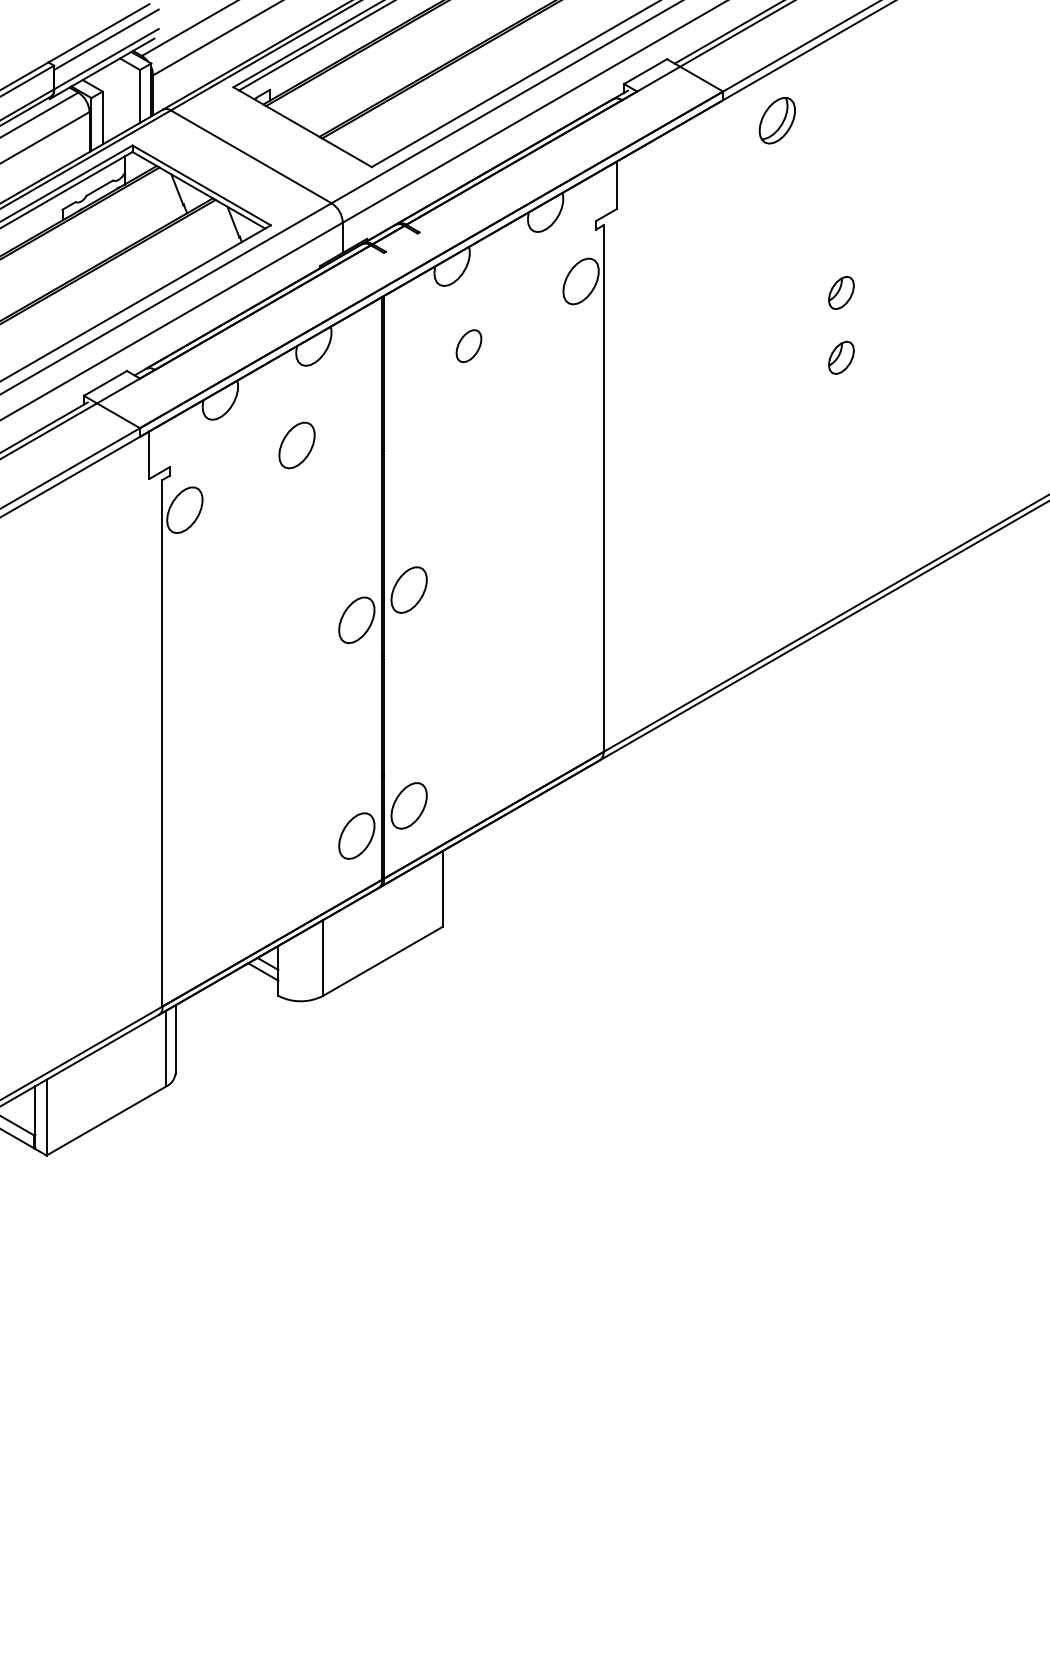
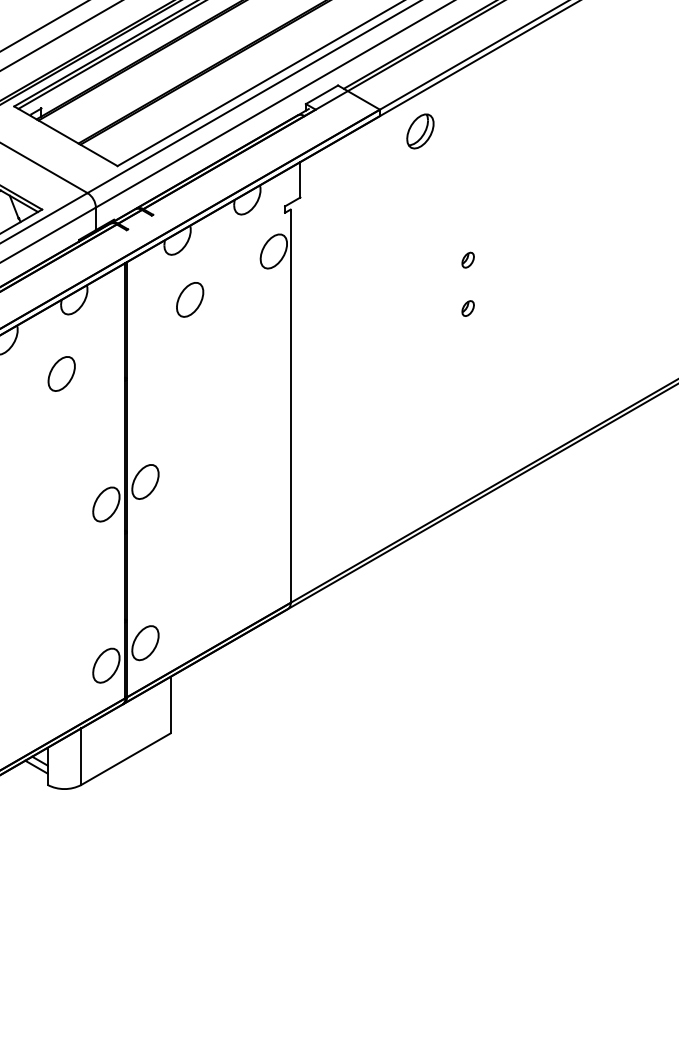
part: (840, 293) -> (467, 260), size x0.62
part: (468, 345) -> (189, 299), size x1.43
part: (840, 357) -> (467, 308), size x0.62

